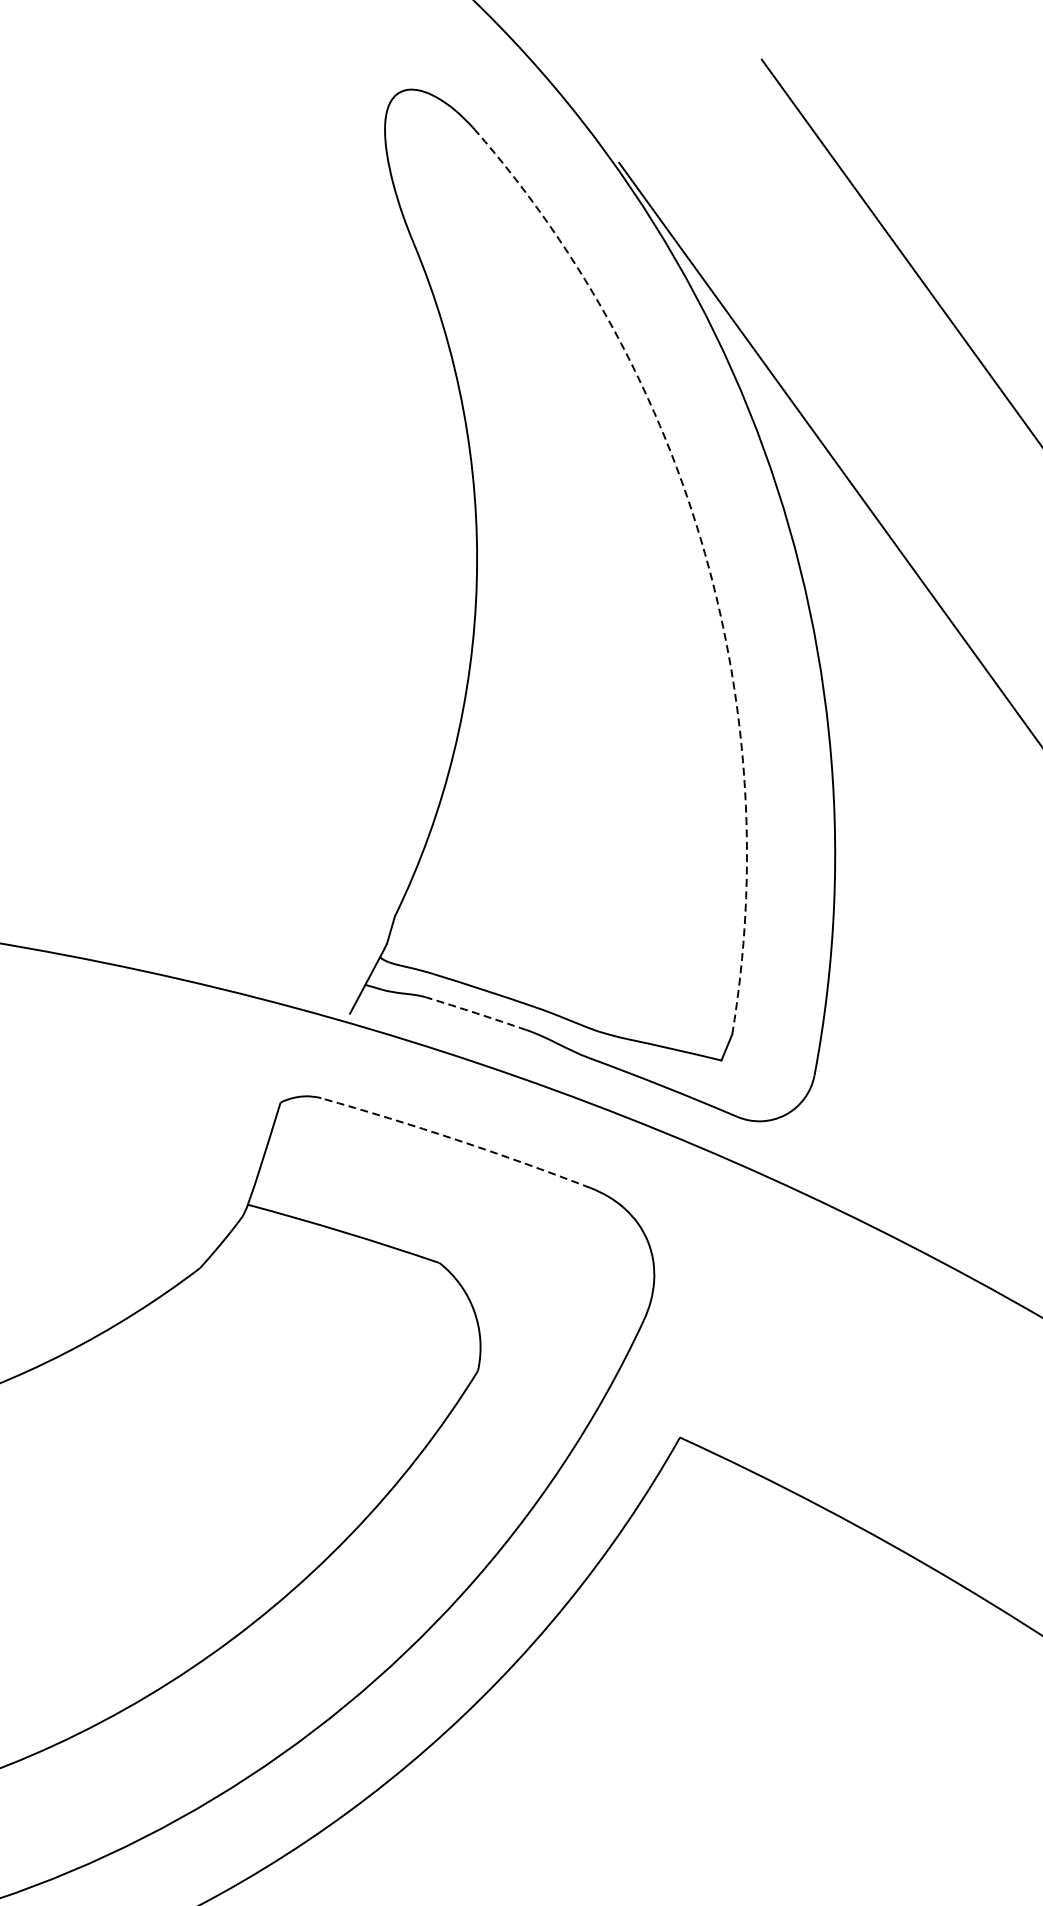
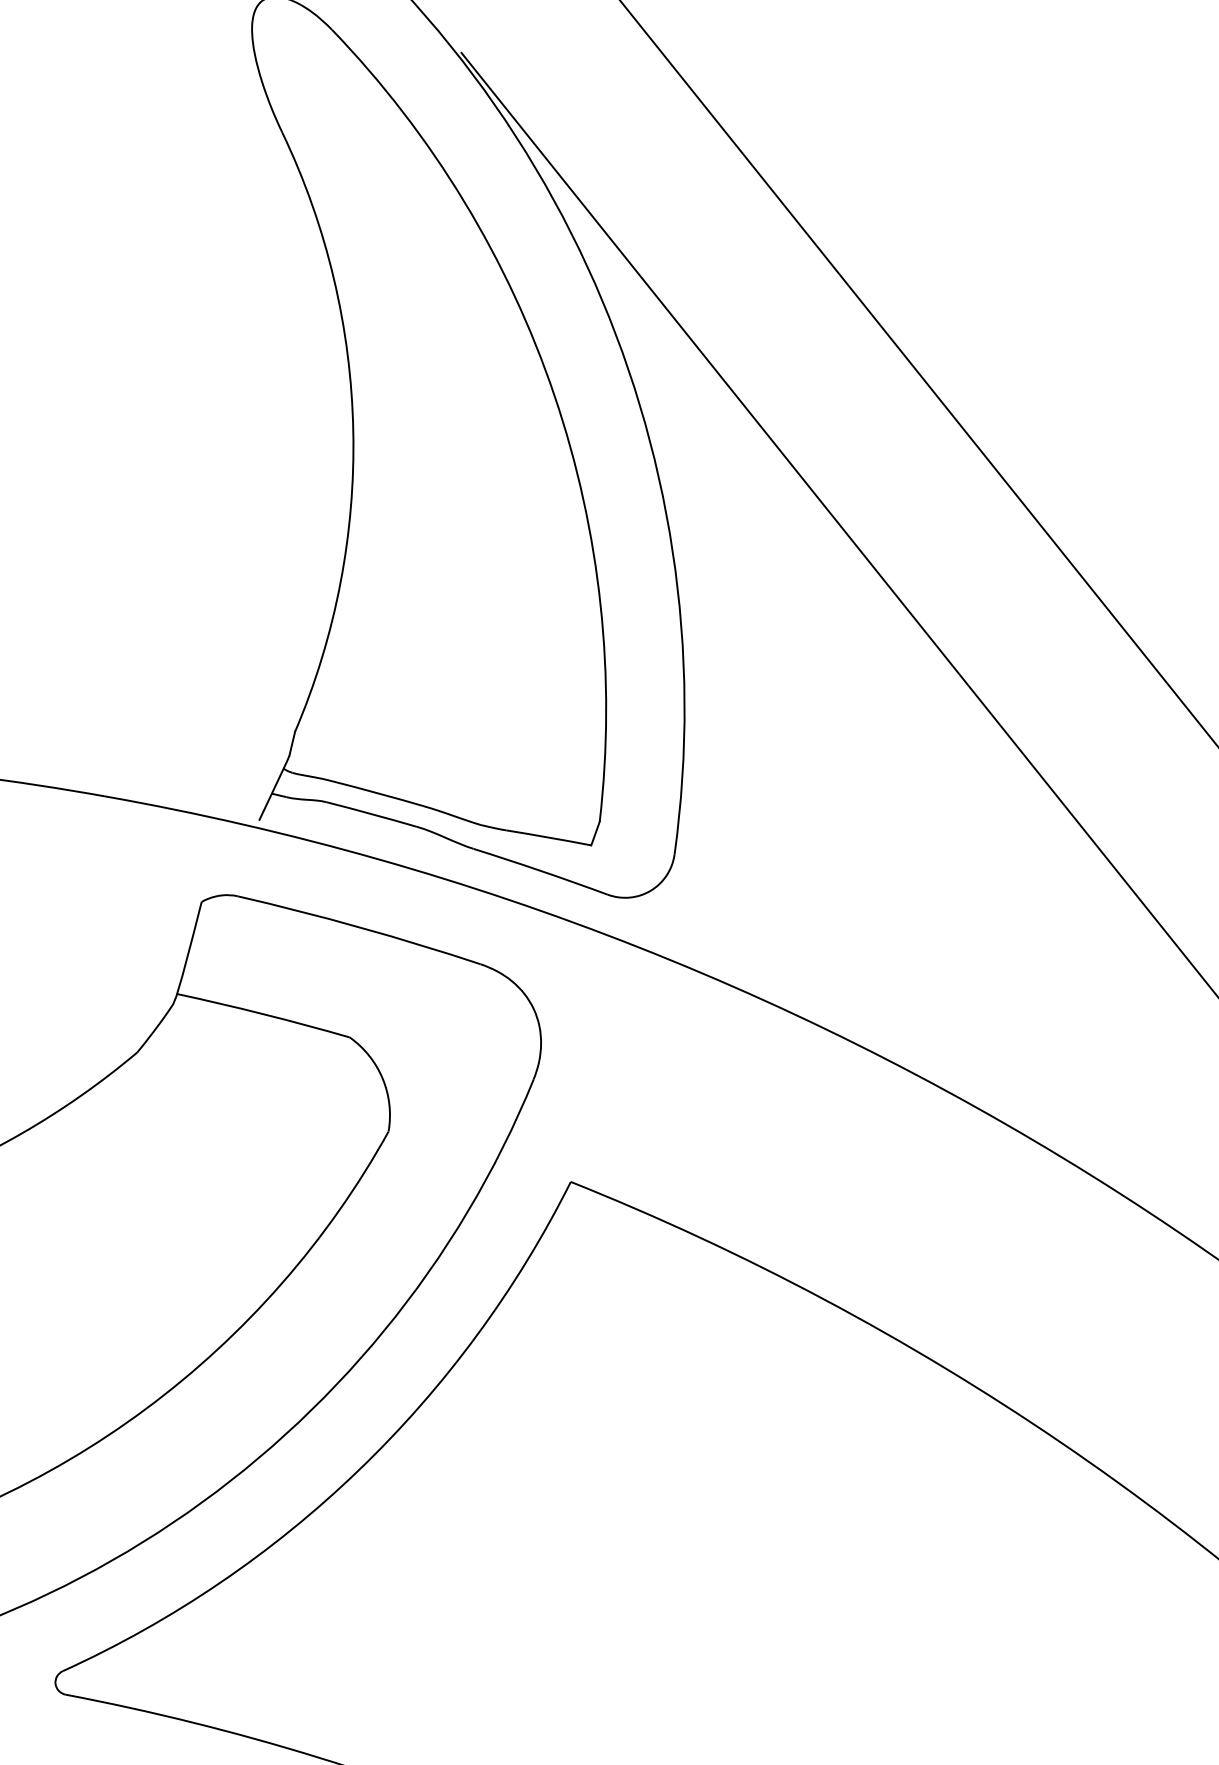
arc: (704, 554) -> (554, 396), dashed -> solid
arc: (476, 1013) -> (371, 814), dashed -> solid
arc: (456, 1140) -> (359, 927), dashed -> solid

